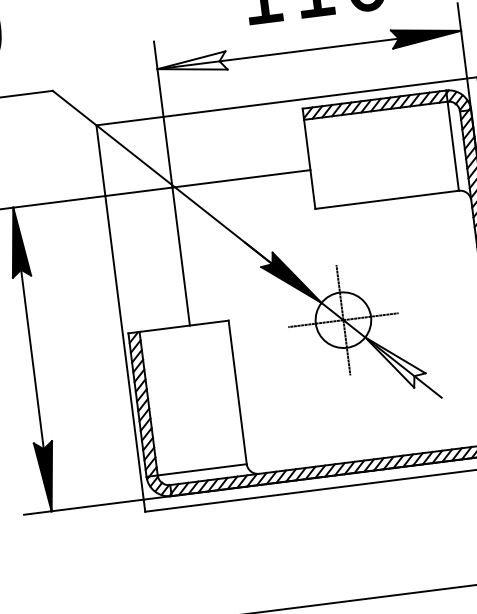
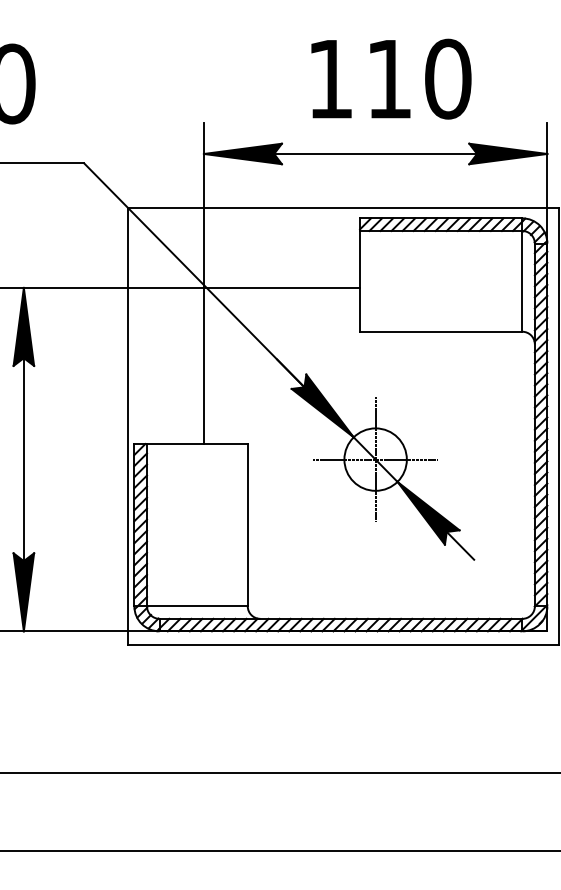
fill: (191, 64) -> (242, 153), added
fill: (396, 361) -> (428, 512), added

